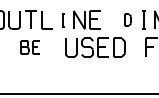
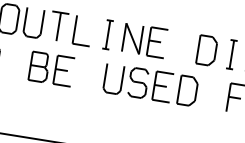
part: (63, 19) -> (108, 34), size x1.43
part: (127, 19) -> (206, 49), size x1.67
part: (30, 47) -> (51, 68), size x1.43

